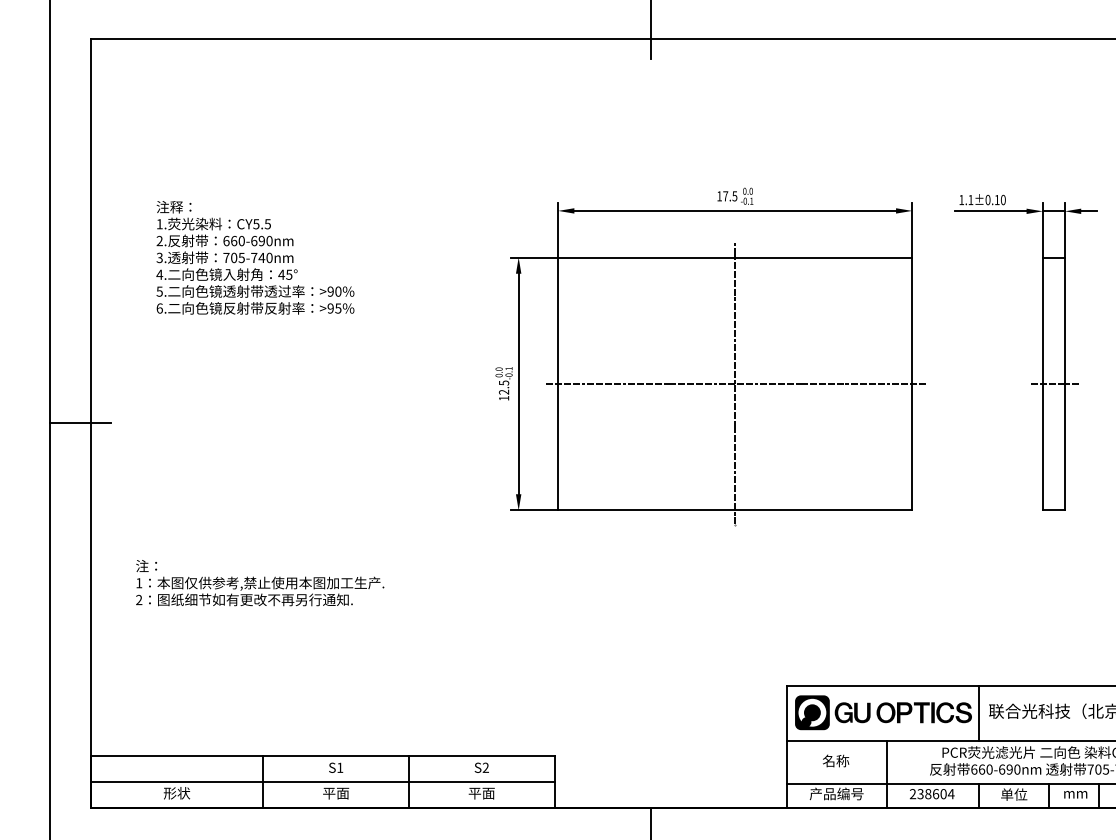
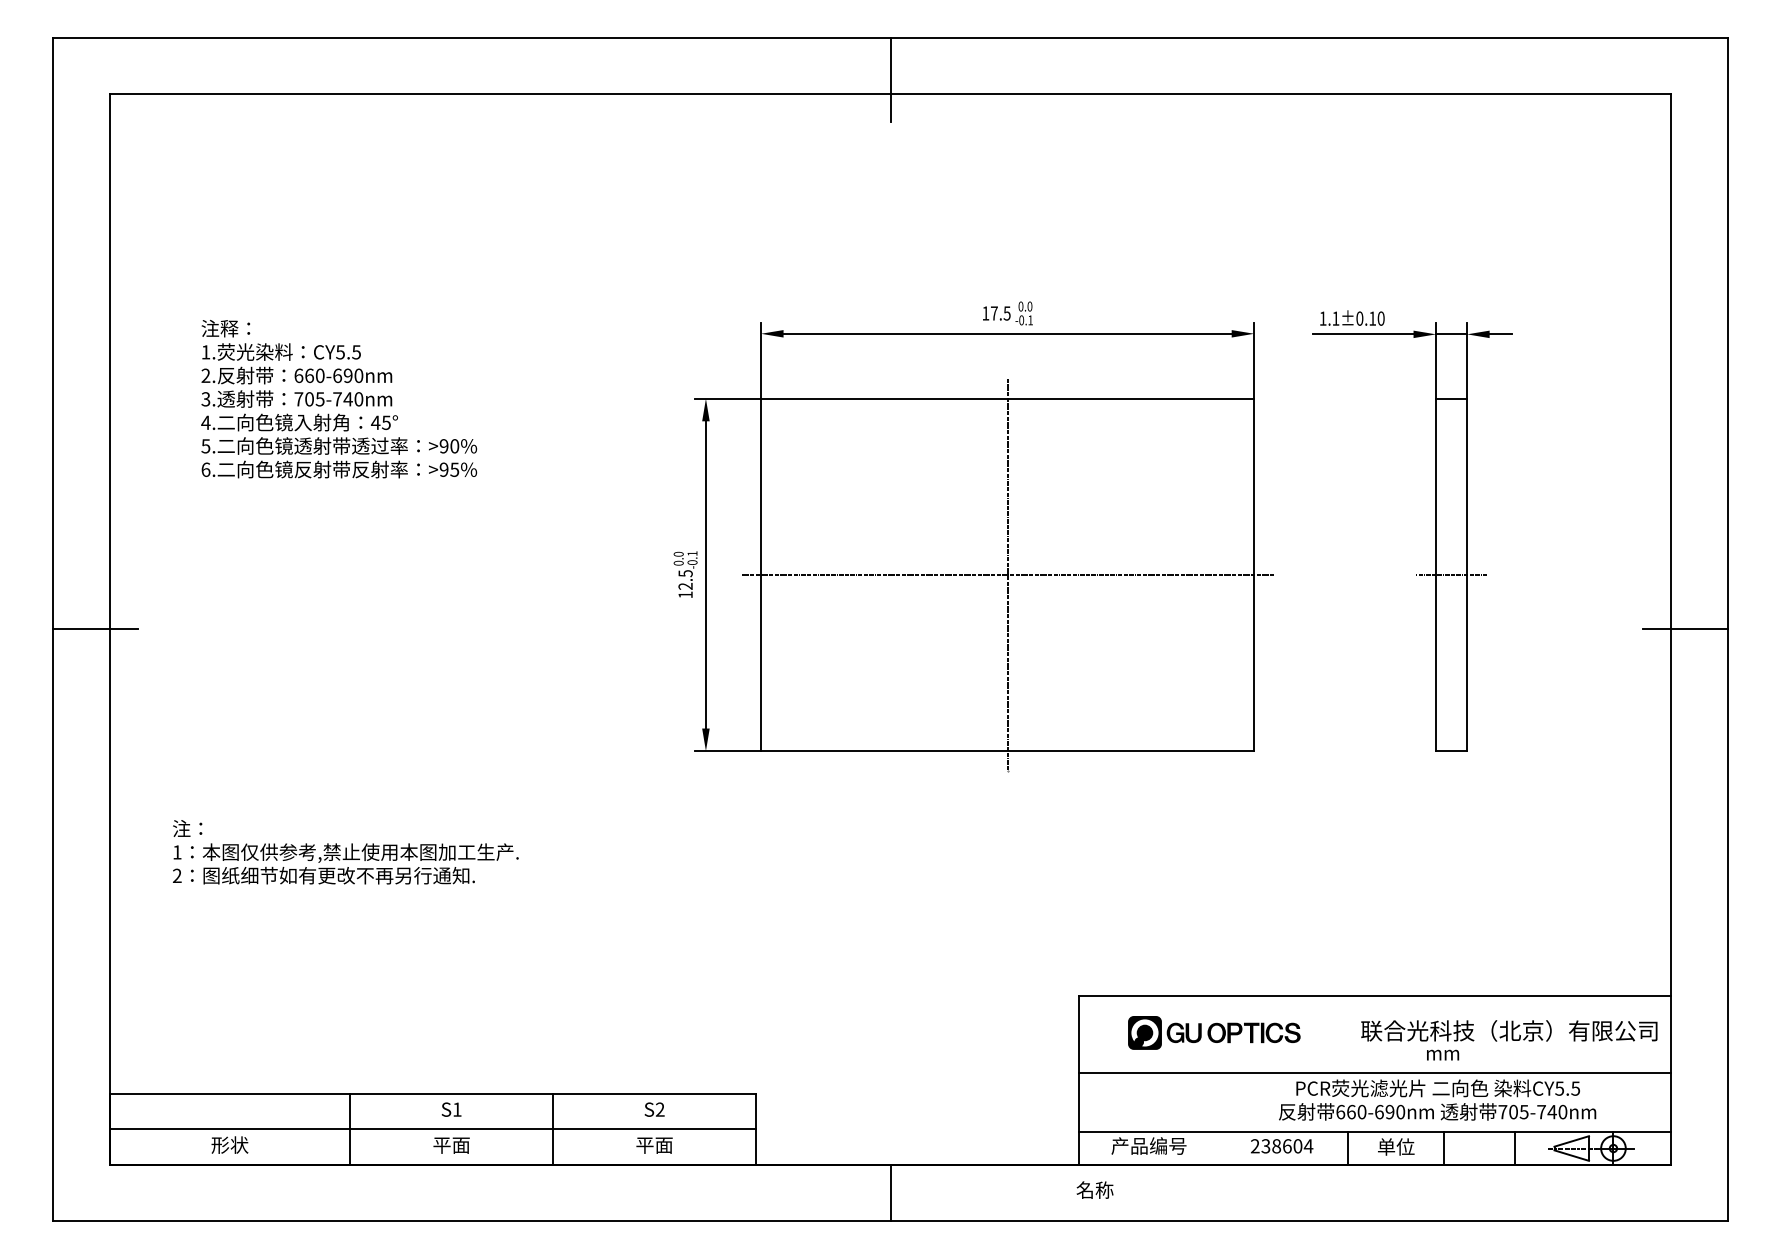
part: (883, 712) -> (1214, 1032), size x0.7
line: (979, 713) -> (1347, 1033), removed
text: (835, 760) -> (1094, 1189), moved
line: (886, 774) -> (1218, 1118), removed
text: (1076, 794) -> (1443, 1054), moved

